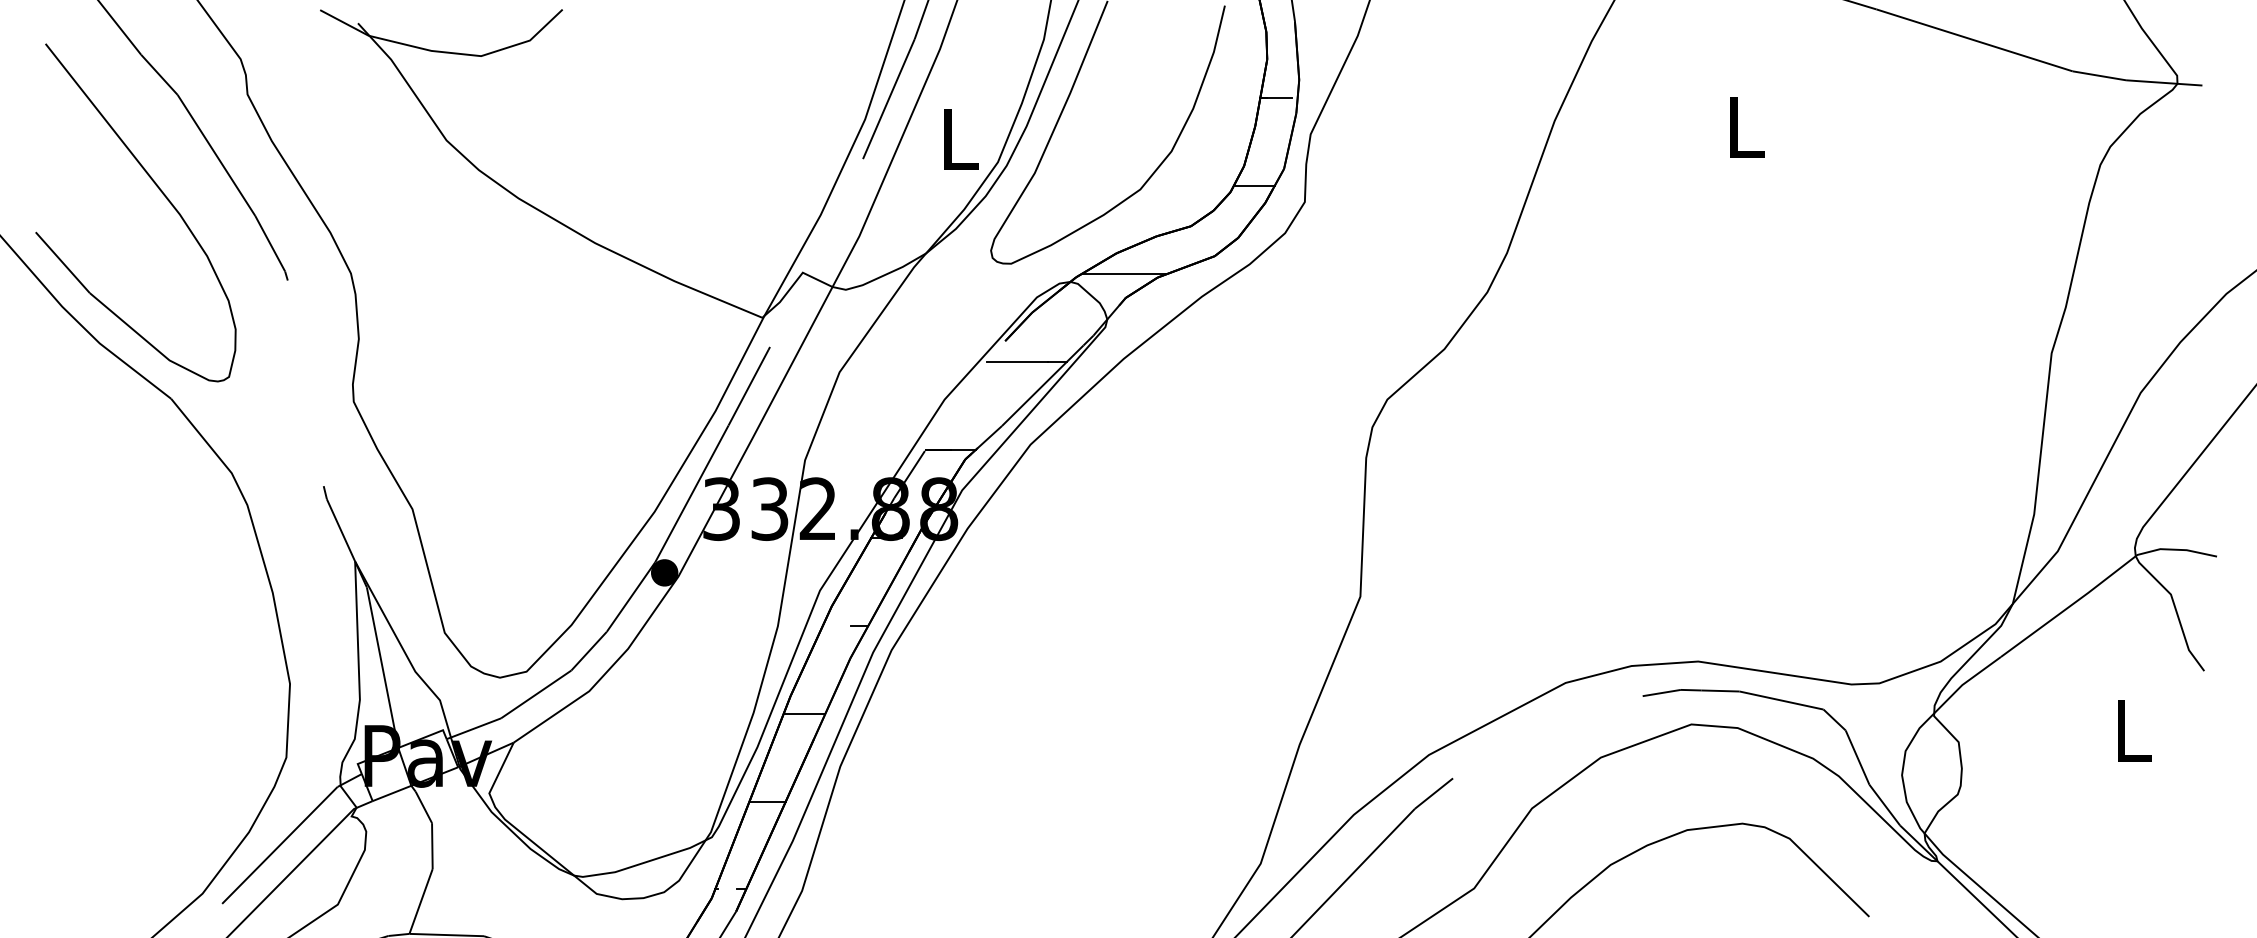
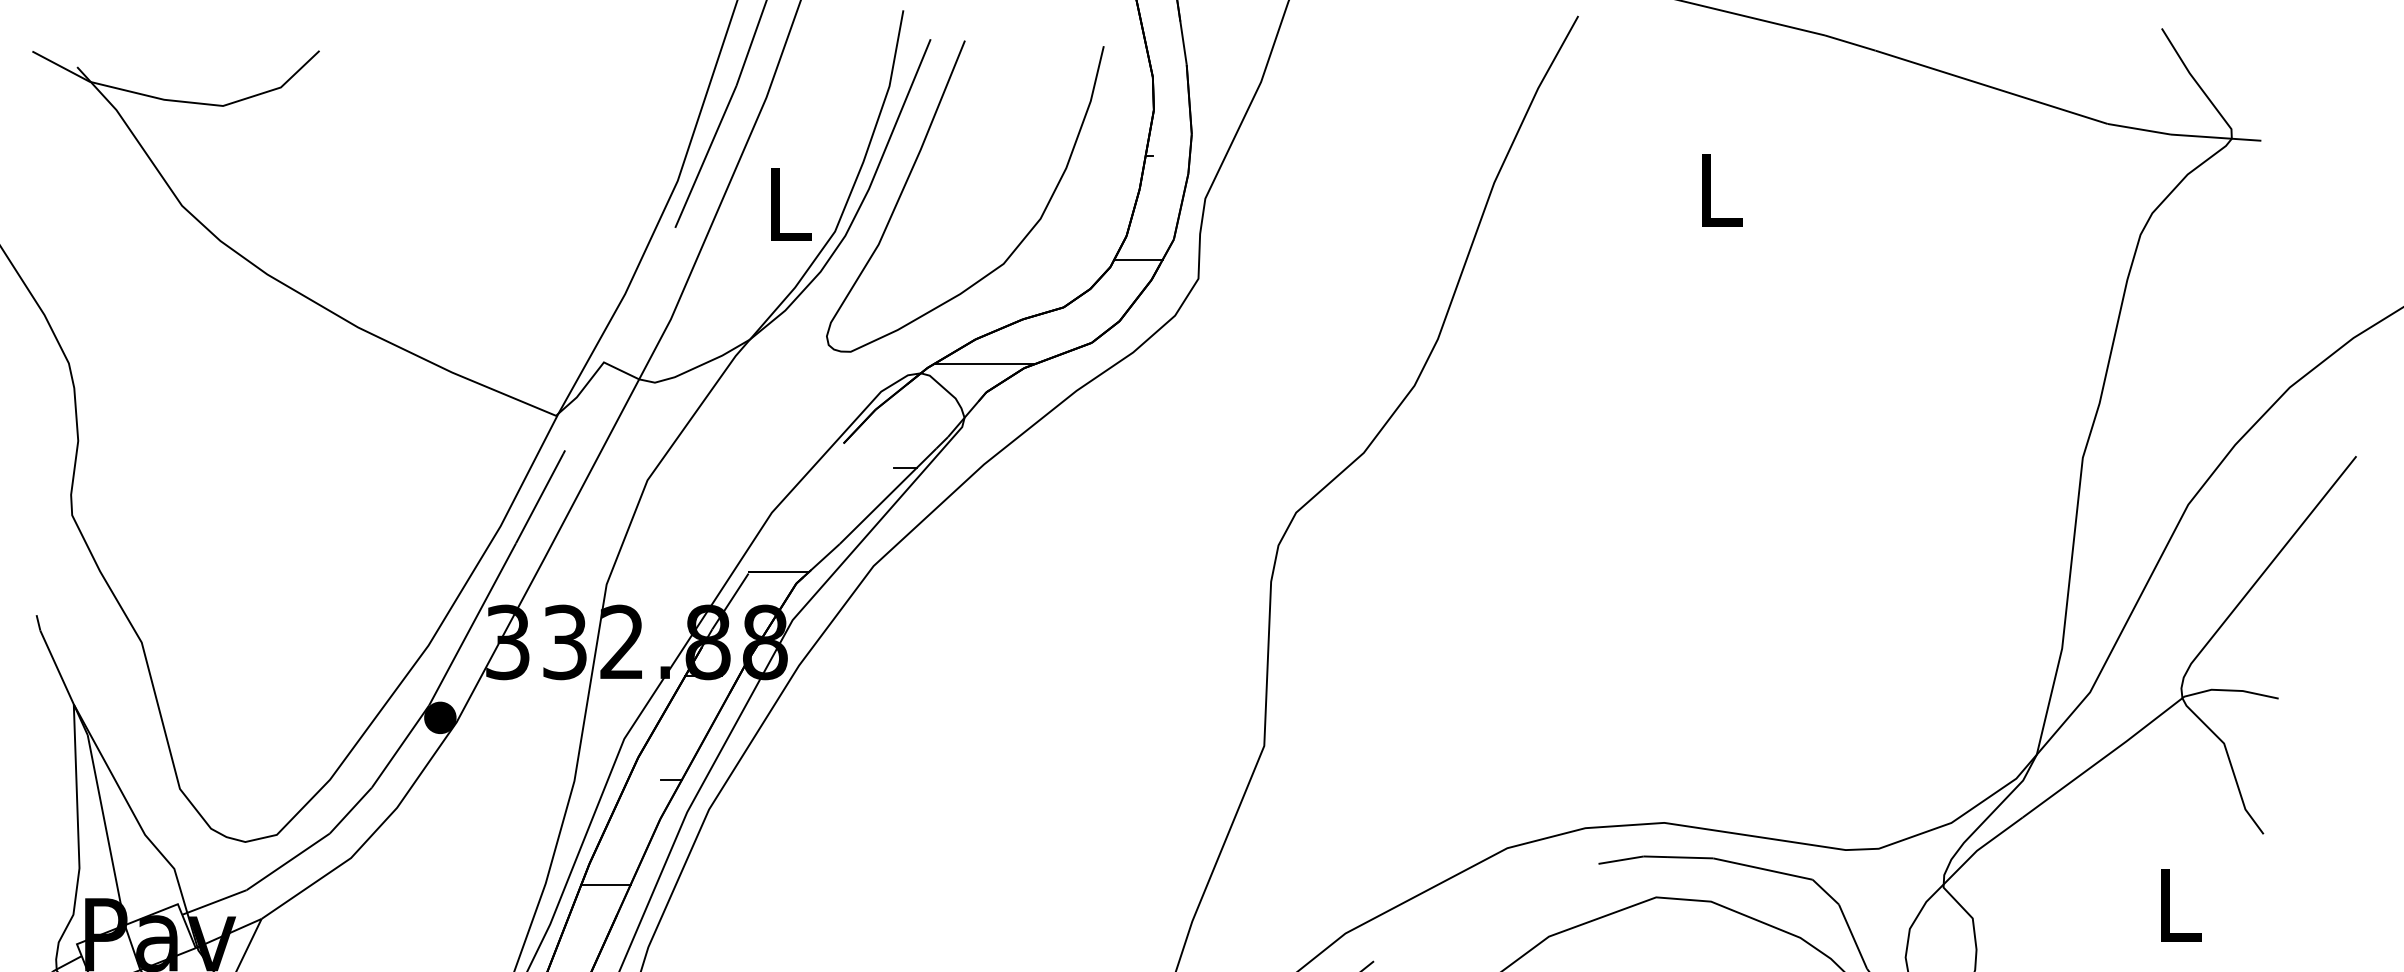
line: (1275, 98) -> (1163, 156), removed
line: (1016, 361) -> (856, 467), removed

